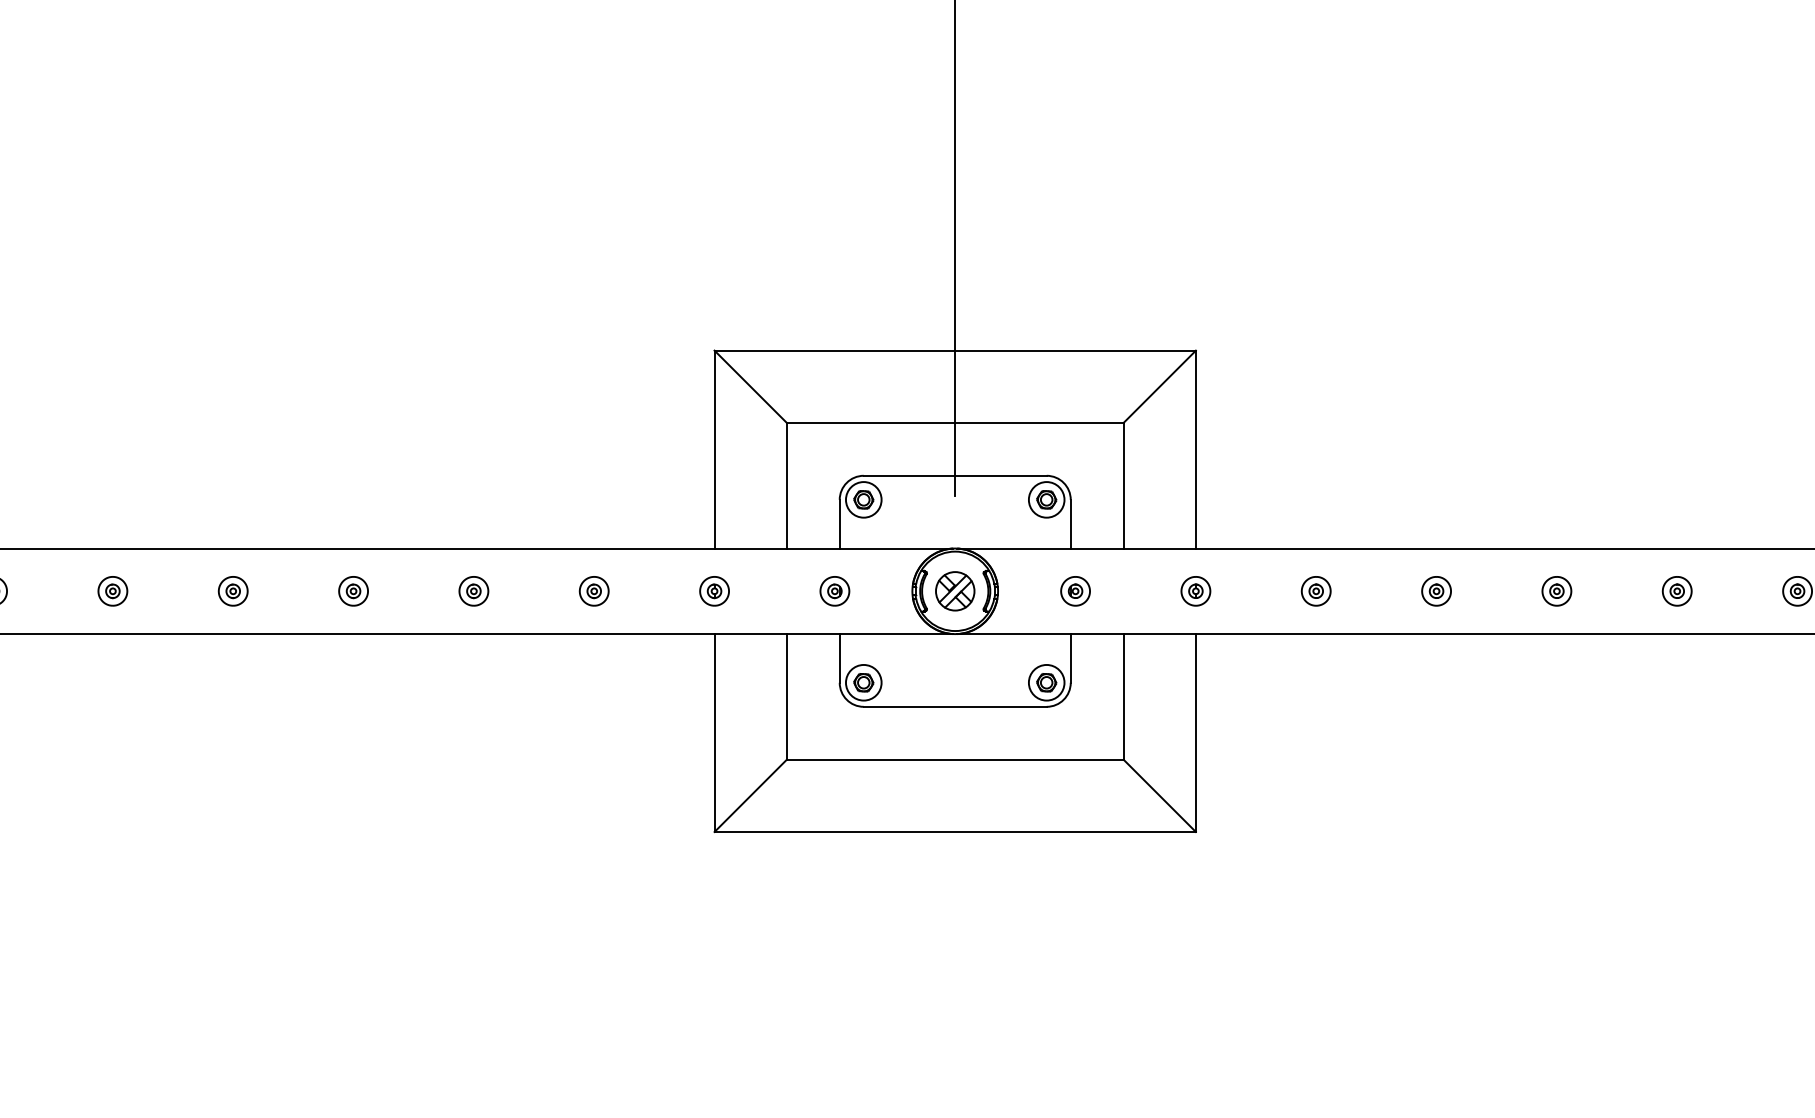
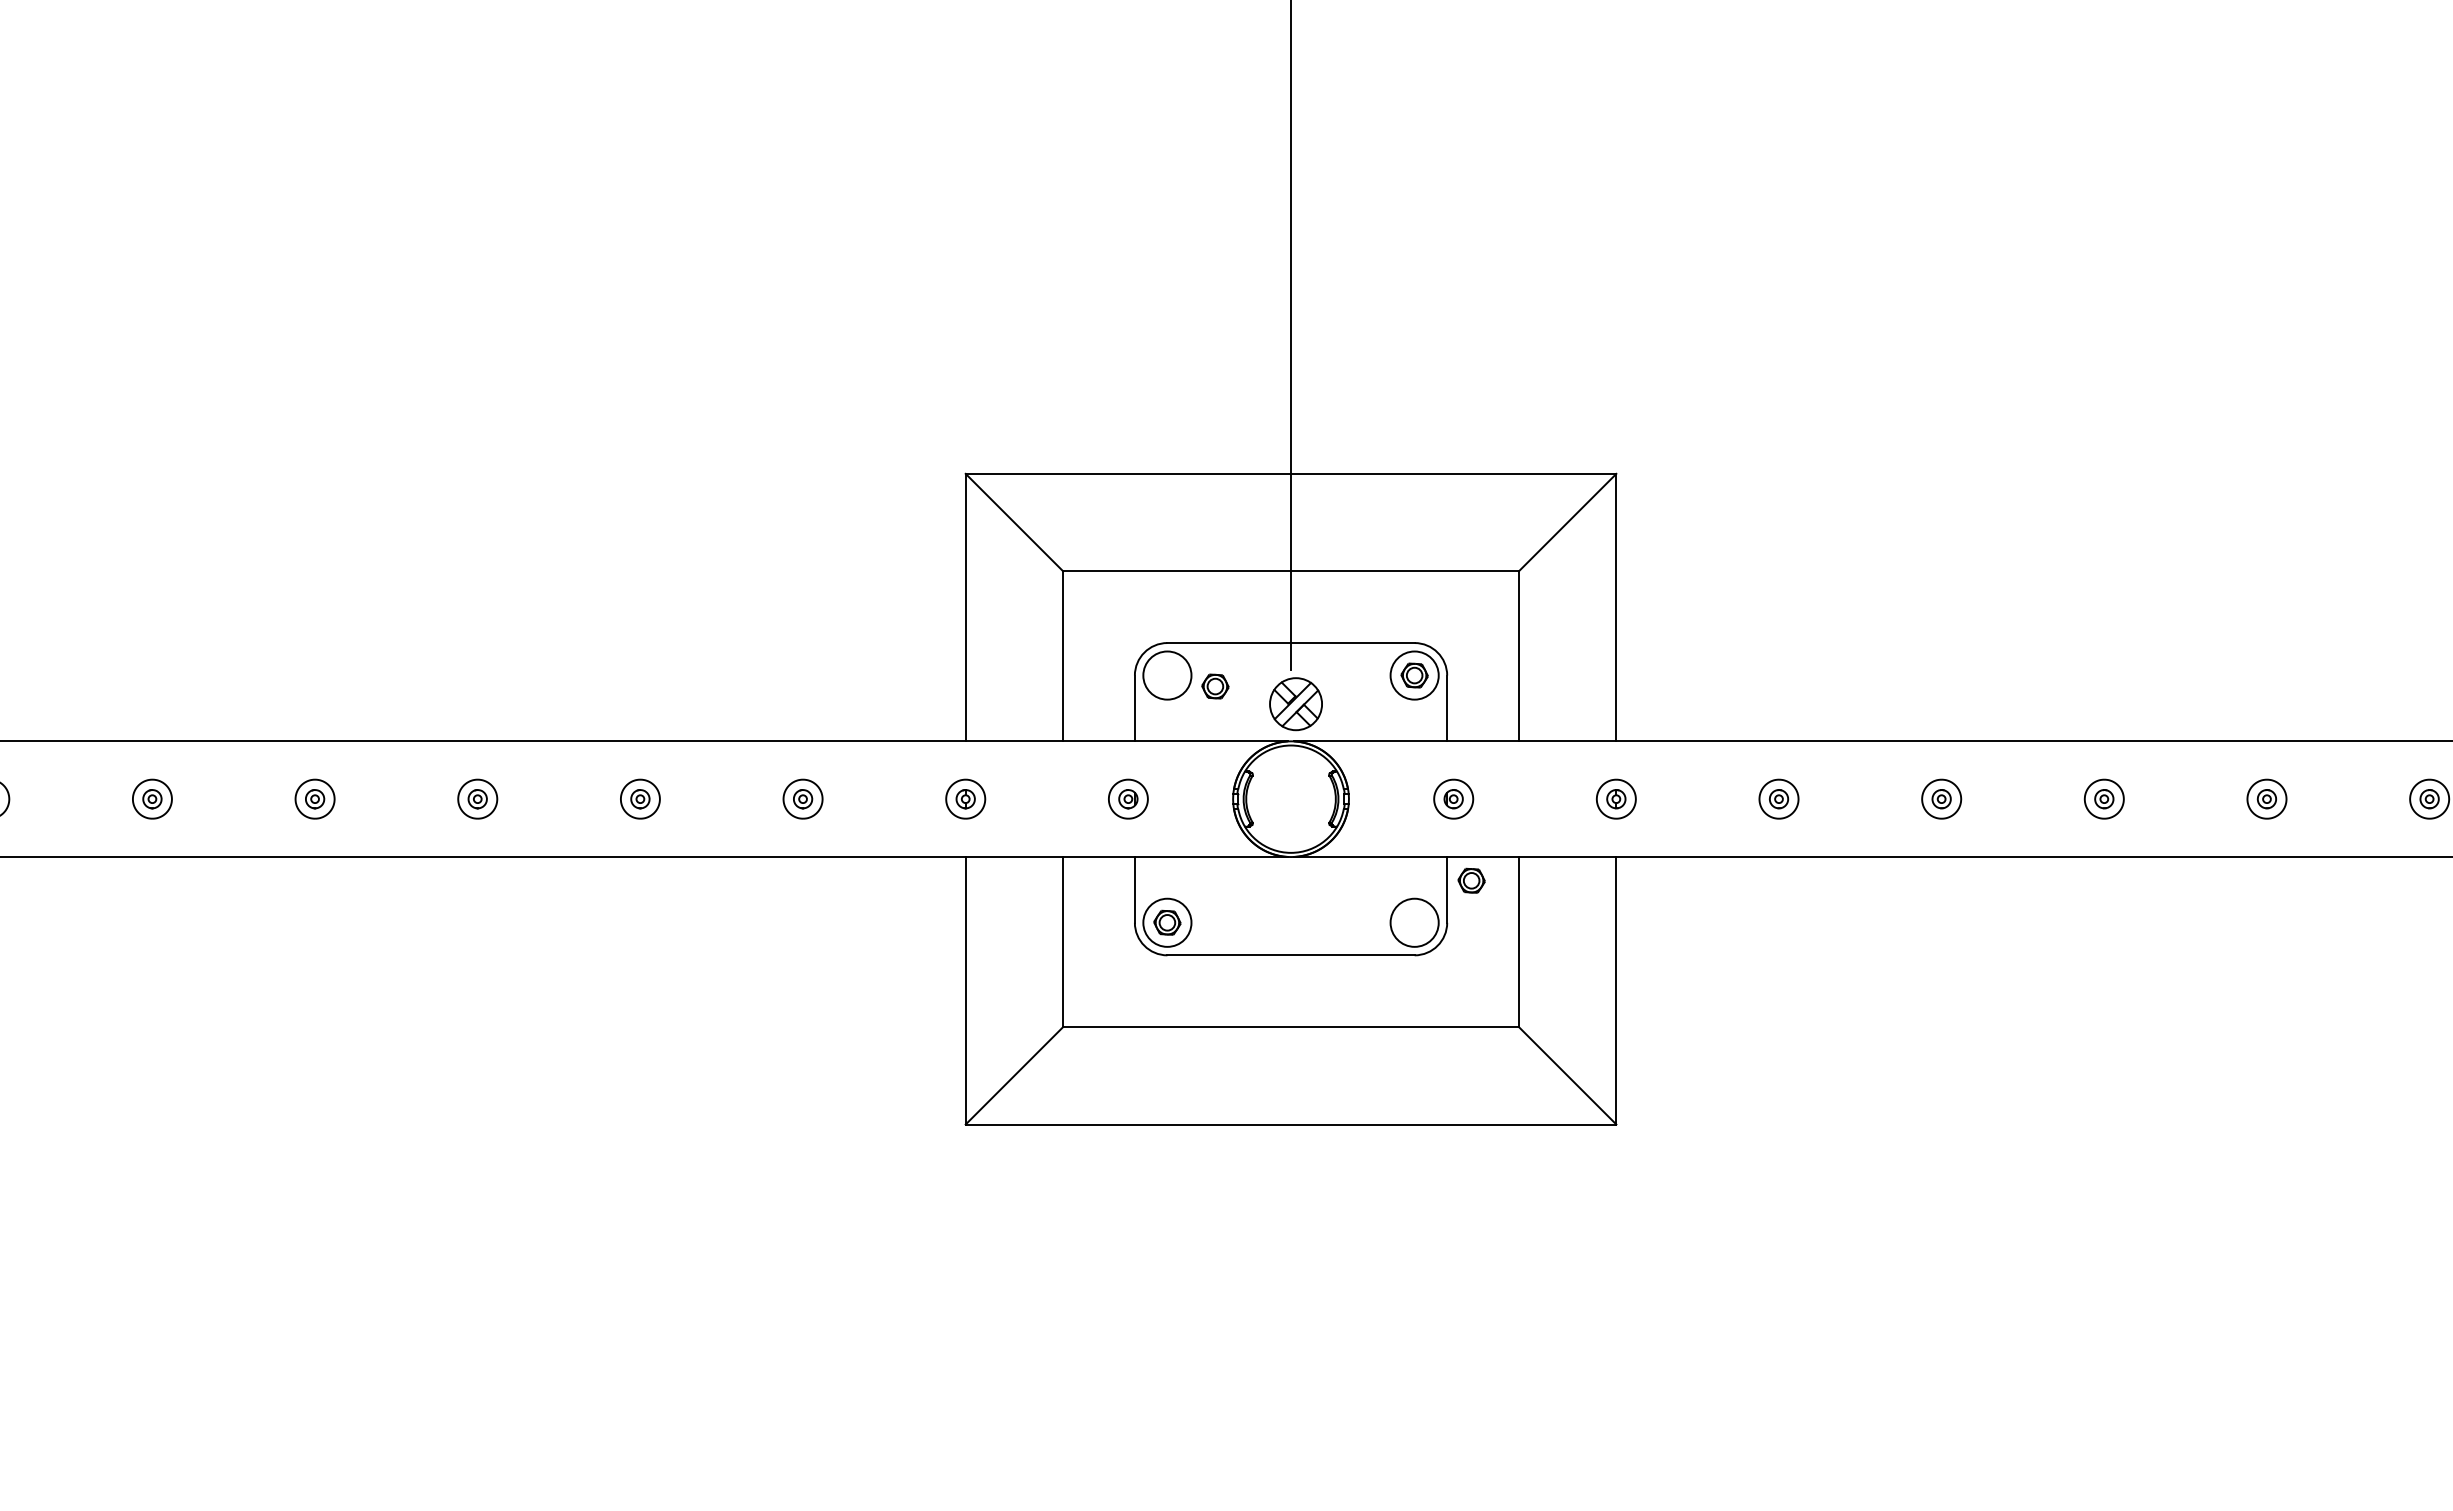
part: (863, 499) -> (1215, 686), moved
part: (954, 591) -> (1295, 704), moved
part: (1046, 682) -> (1471, 880), moved

